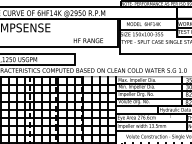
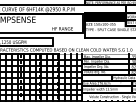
fill: (148, 24) -> (105, 17), added

